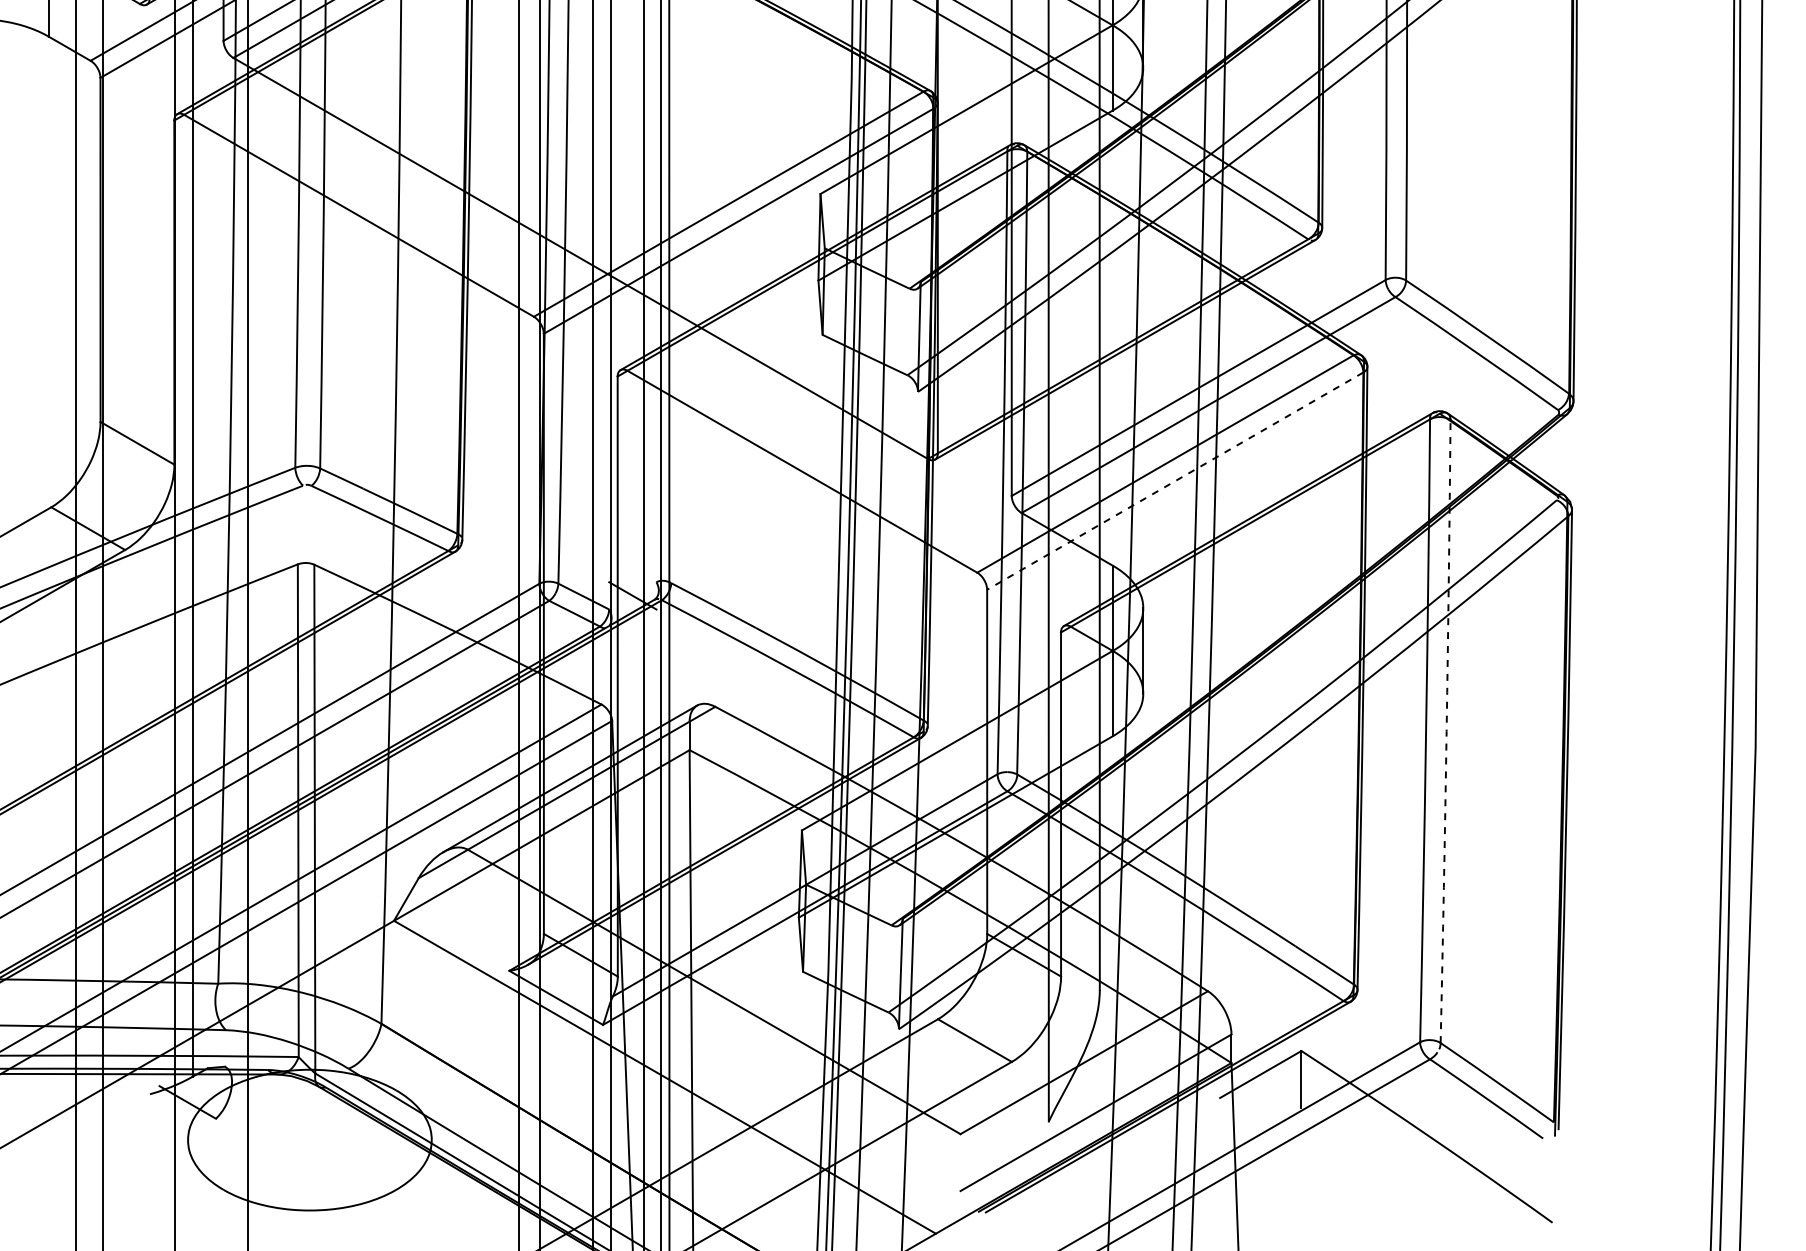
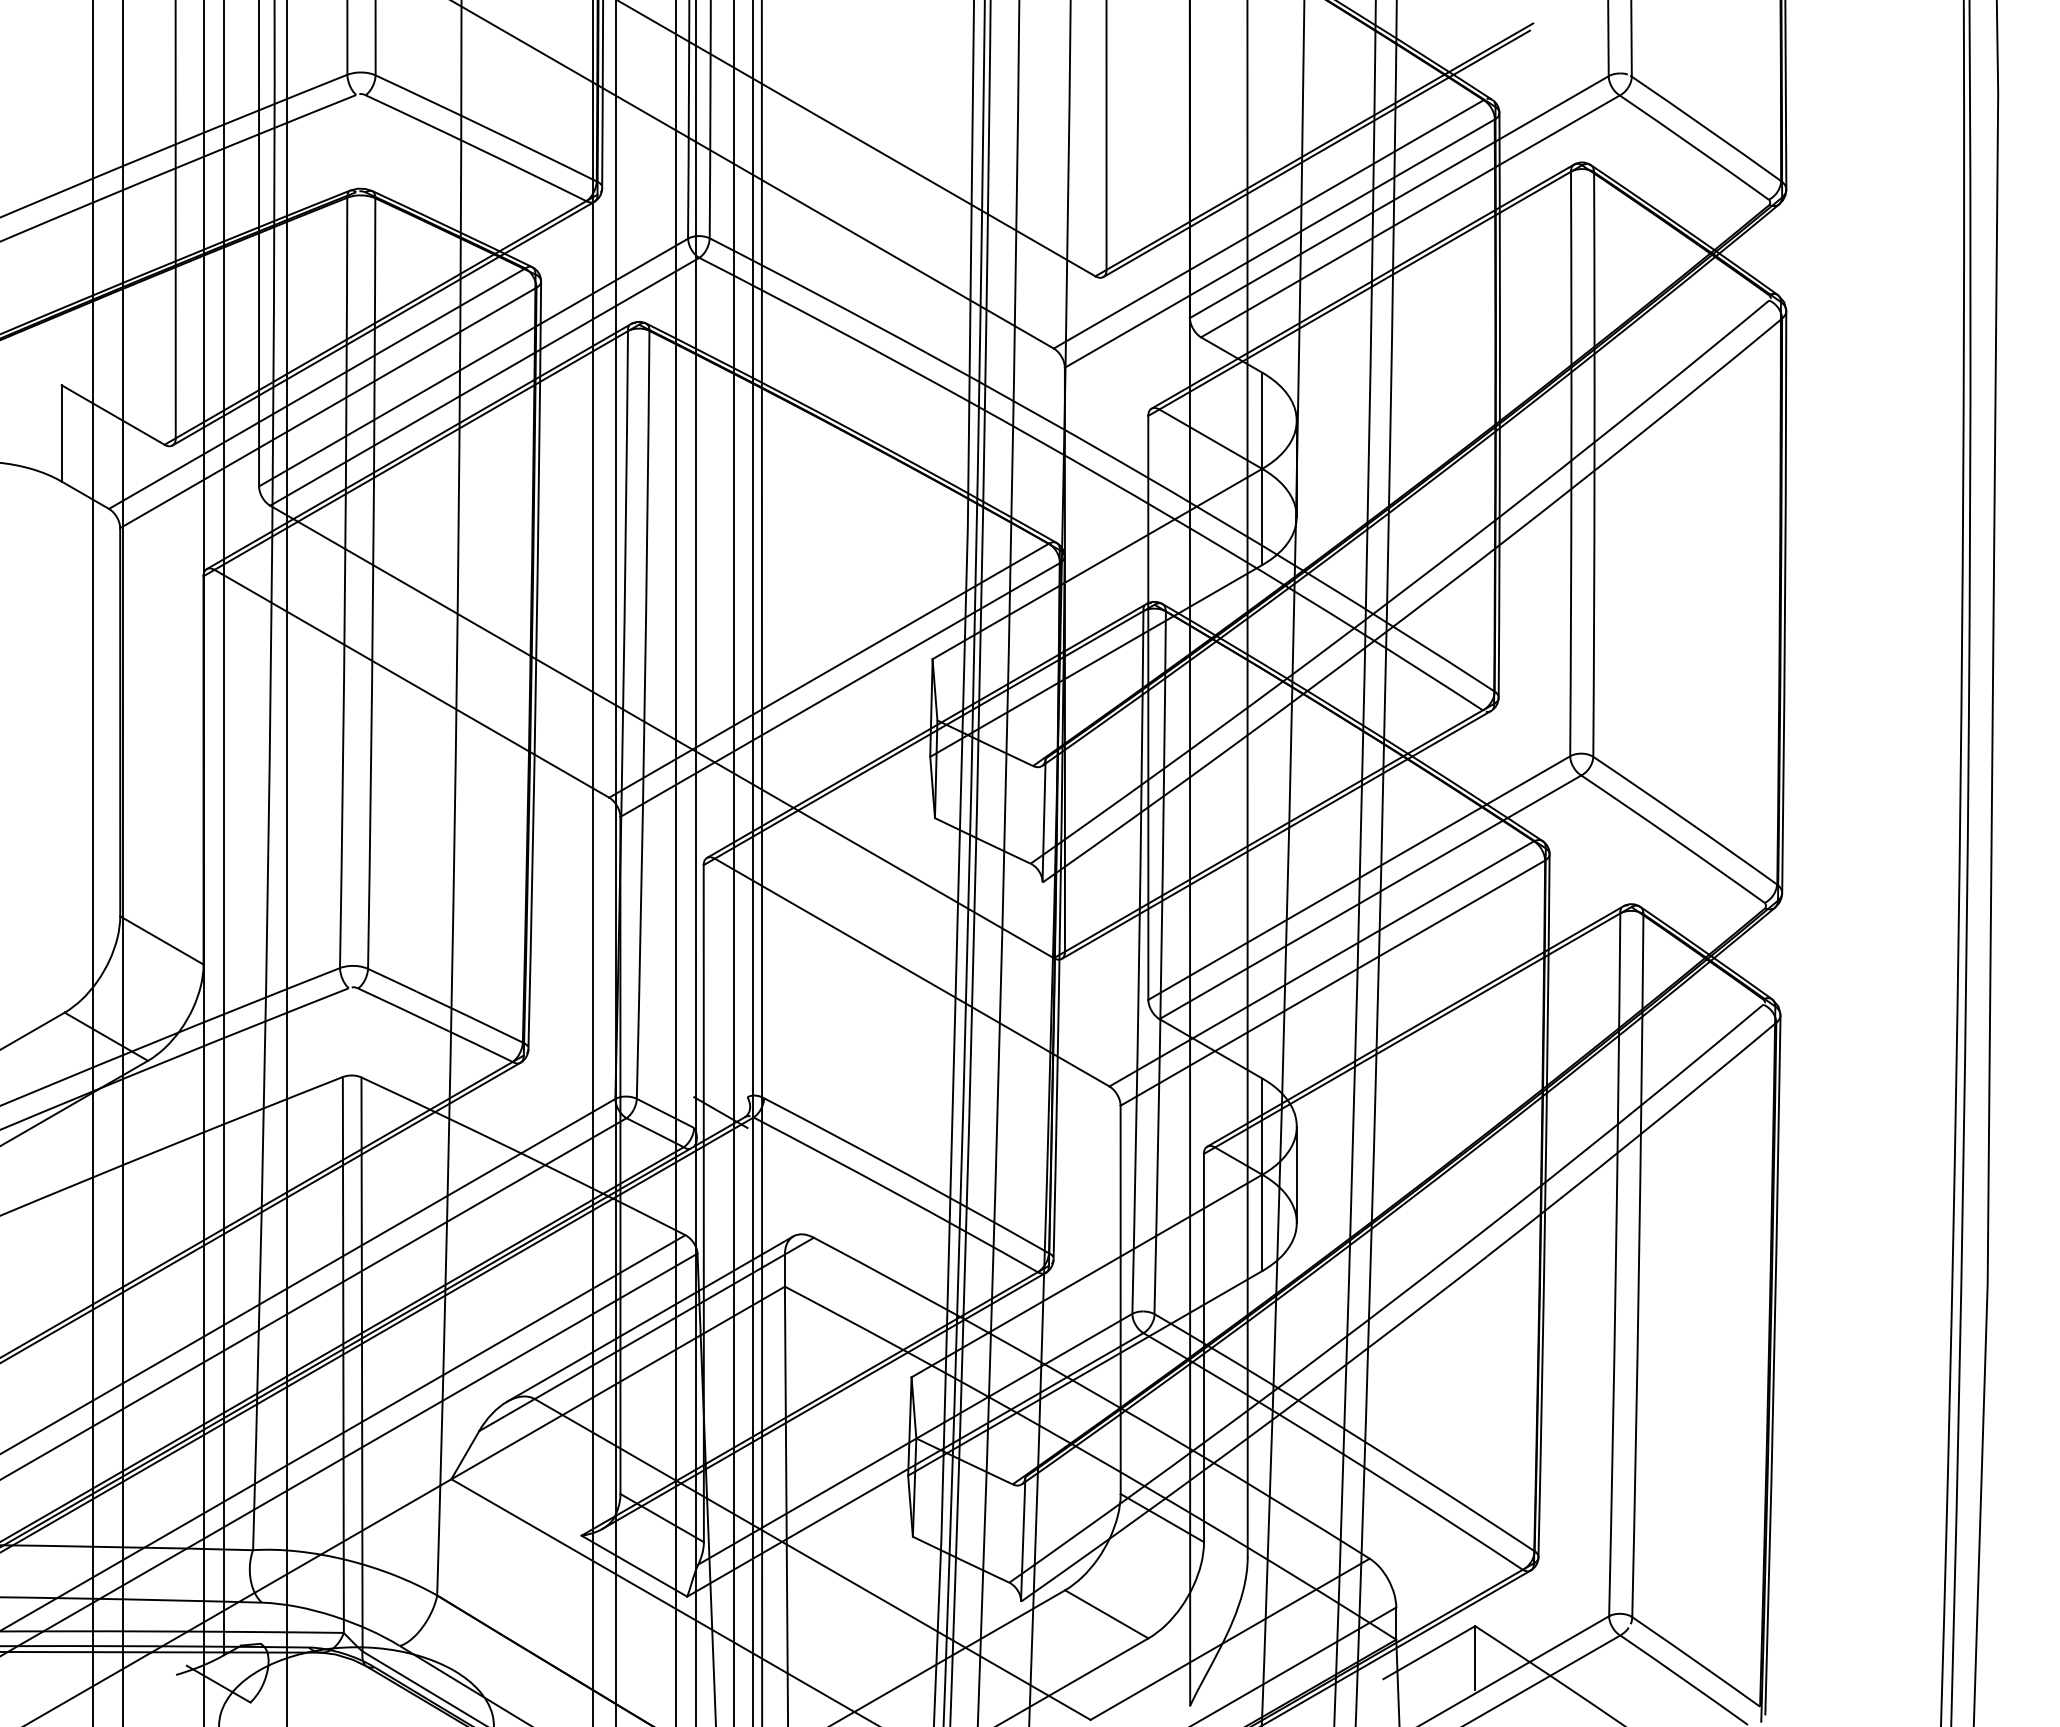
line: (1174, 481) -> (1332, 983), dashed -> solid
arc: (1447, 731) -> (1639, 1265), dashed -> solid

